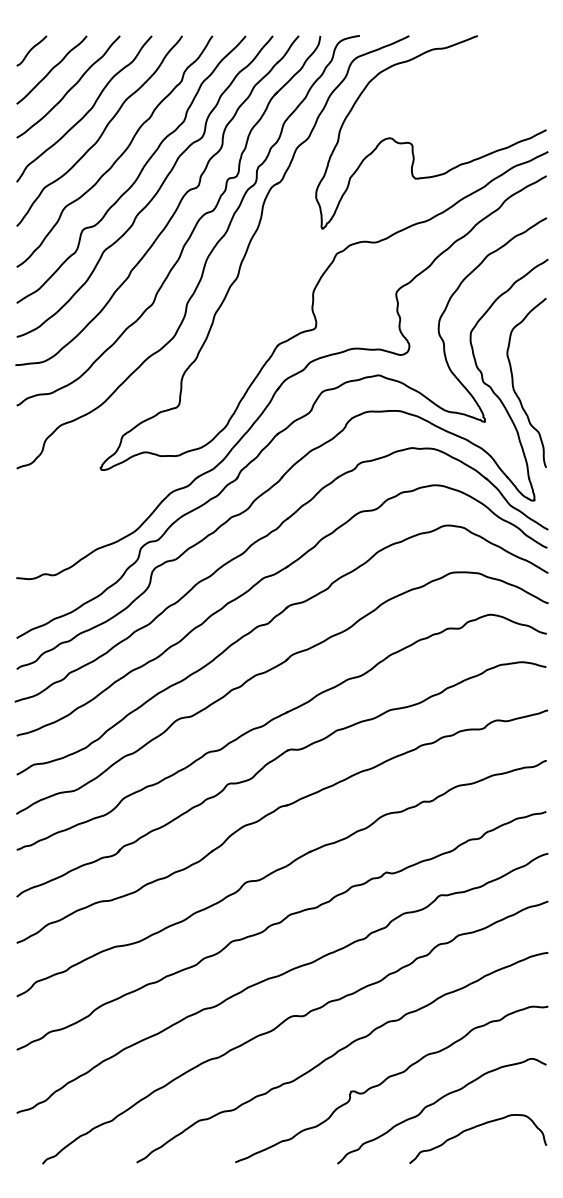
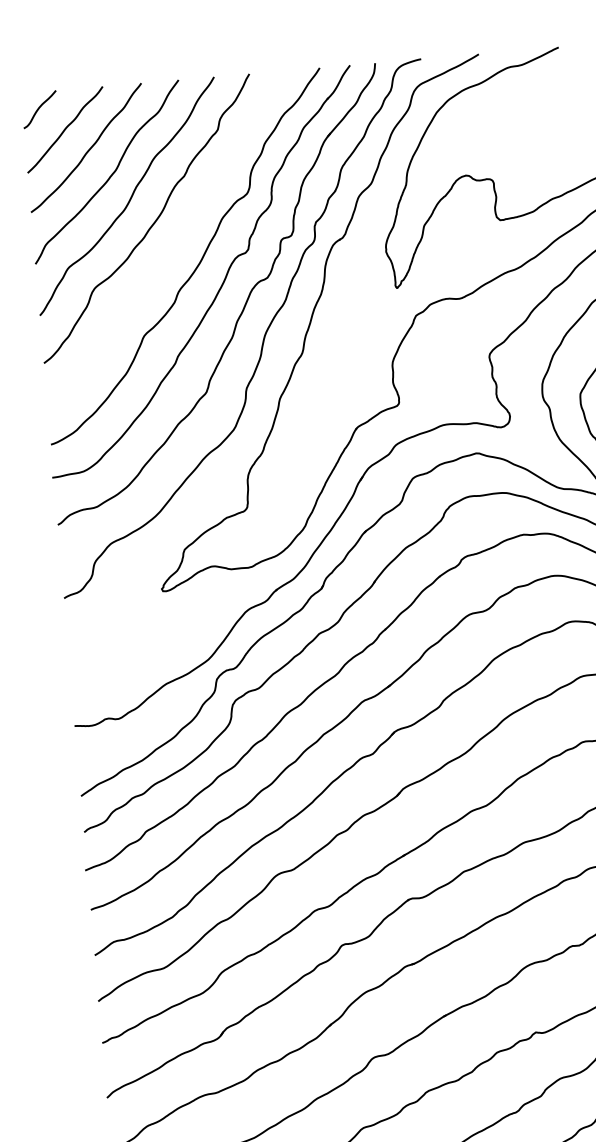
curve: (139, 172) -> (177, 240), removed

